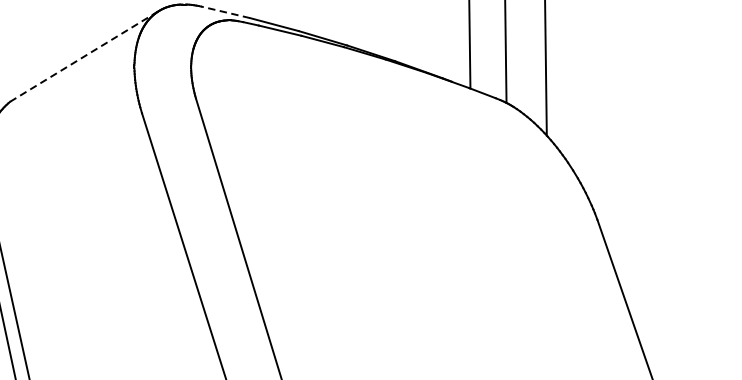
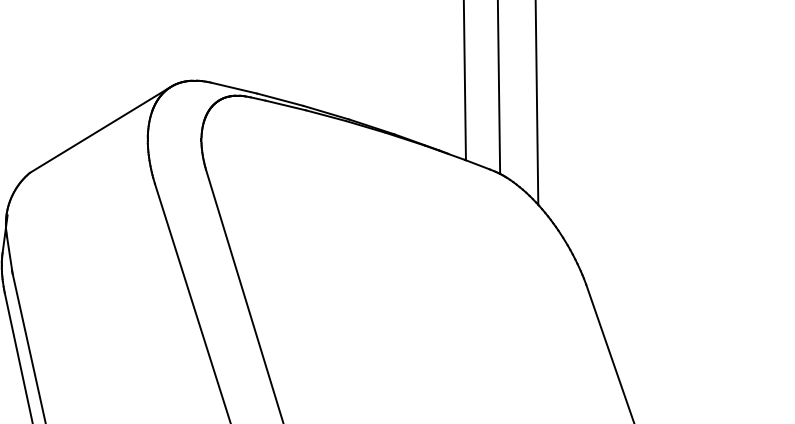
line: (224, 12) -> (233, 88), dashed -> solid
line: (83, 57) -> (99, 130), dashed -> solid

